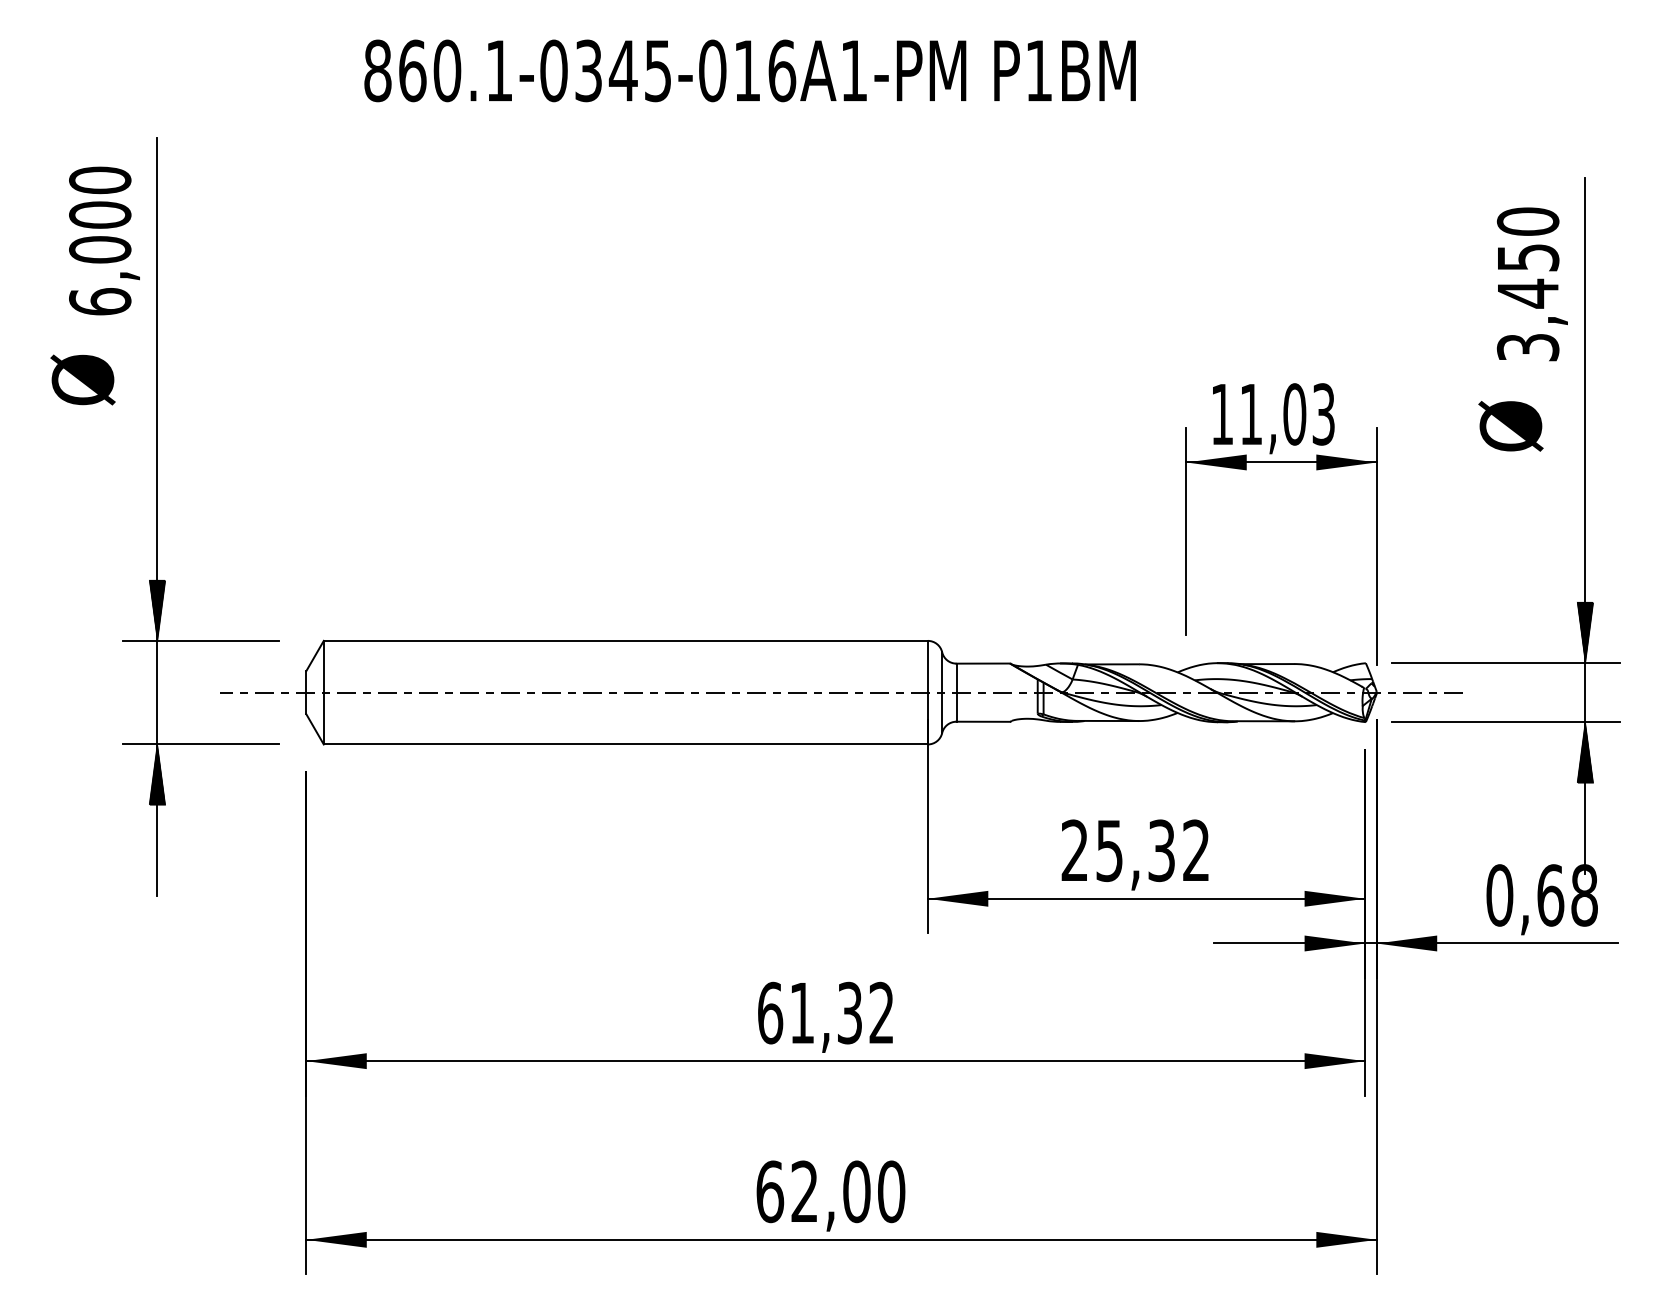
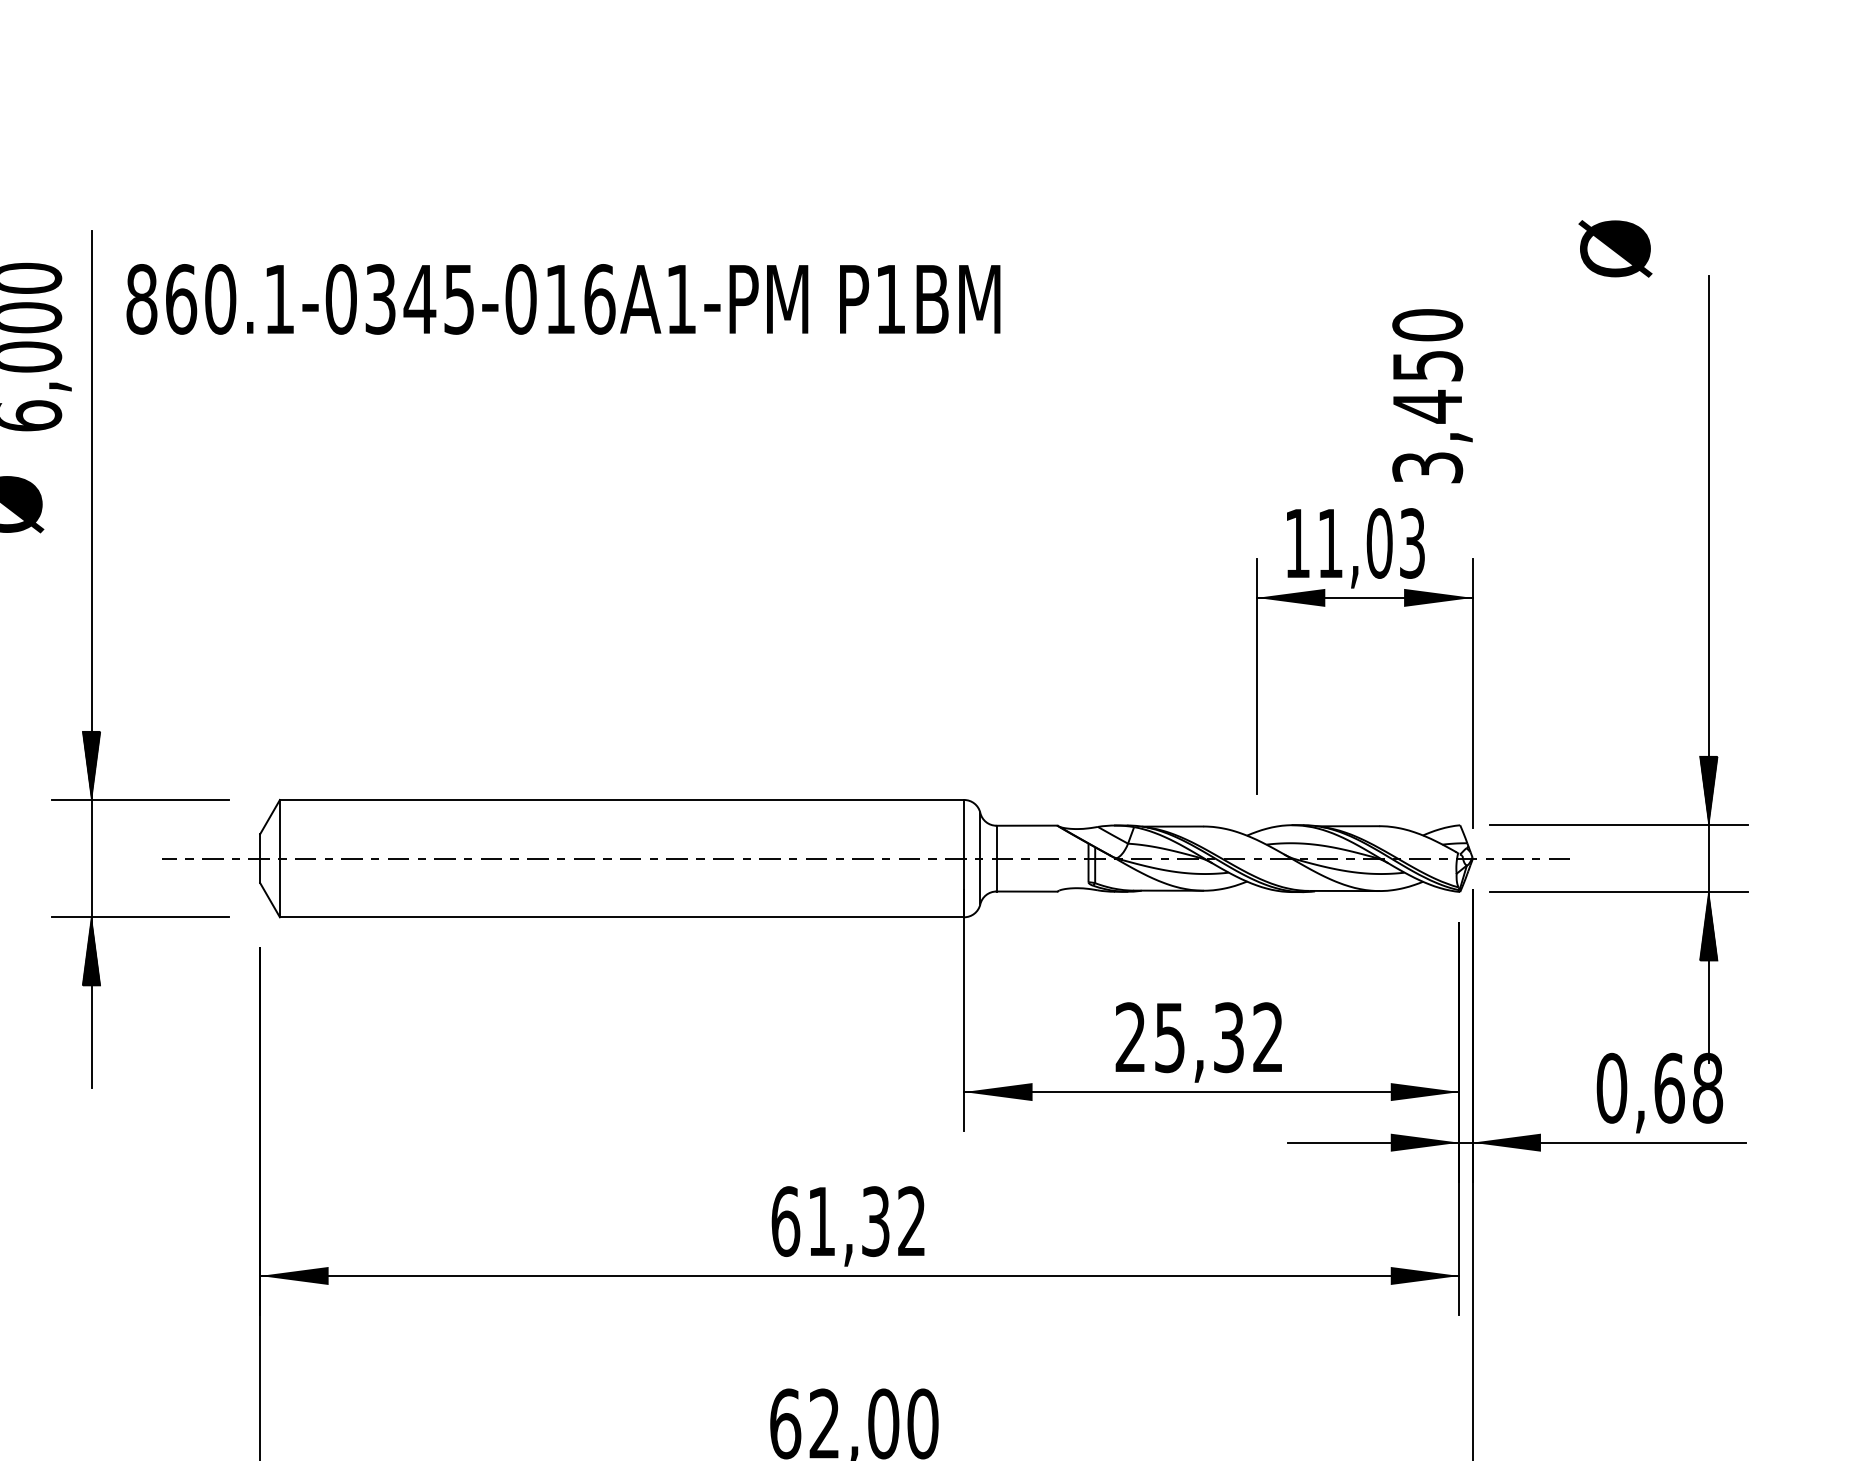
text: (749, 70) -> (562, 298), moved
text: (1531, 284) -> (1431, 396), moved
text: (1510, 426) -> (1614, 249), moved

